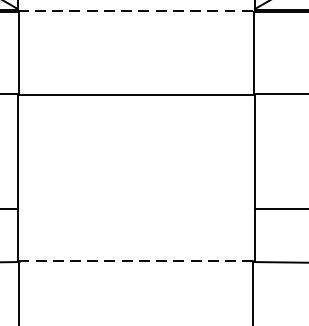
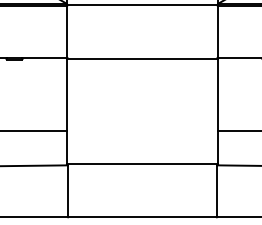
line: (136, 11) -> (142, 5), dashed -> solid
line: (136, 260) -> (142, 164), dashed -> solid

